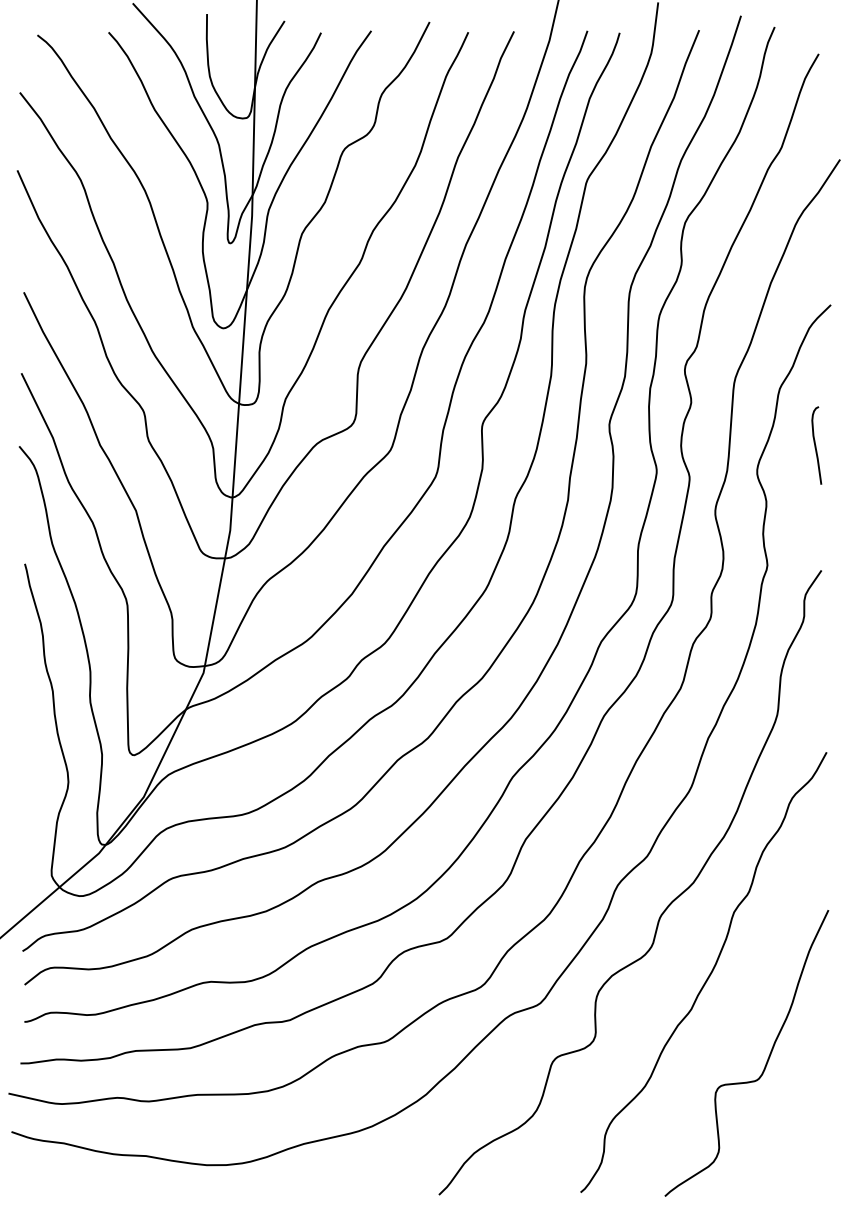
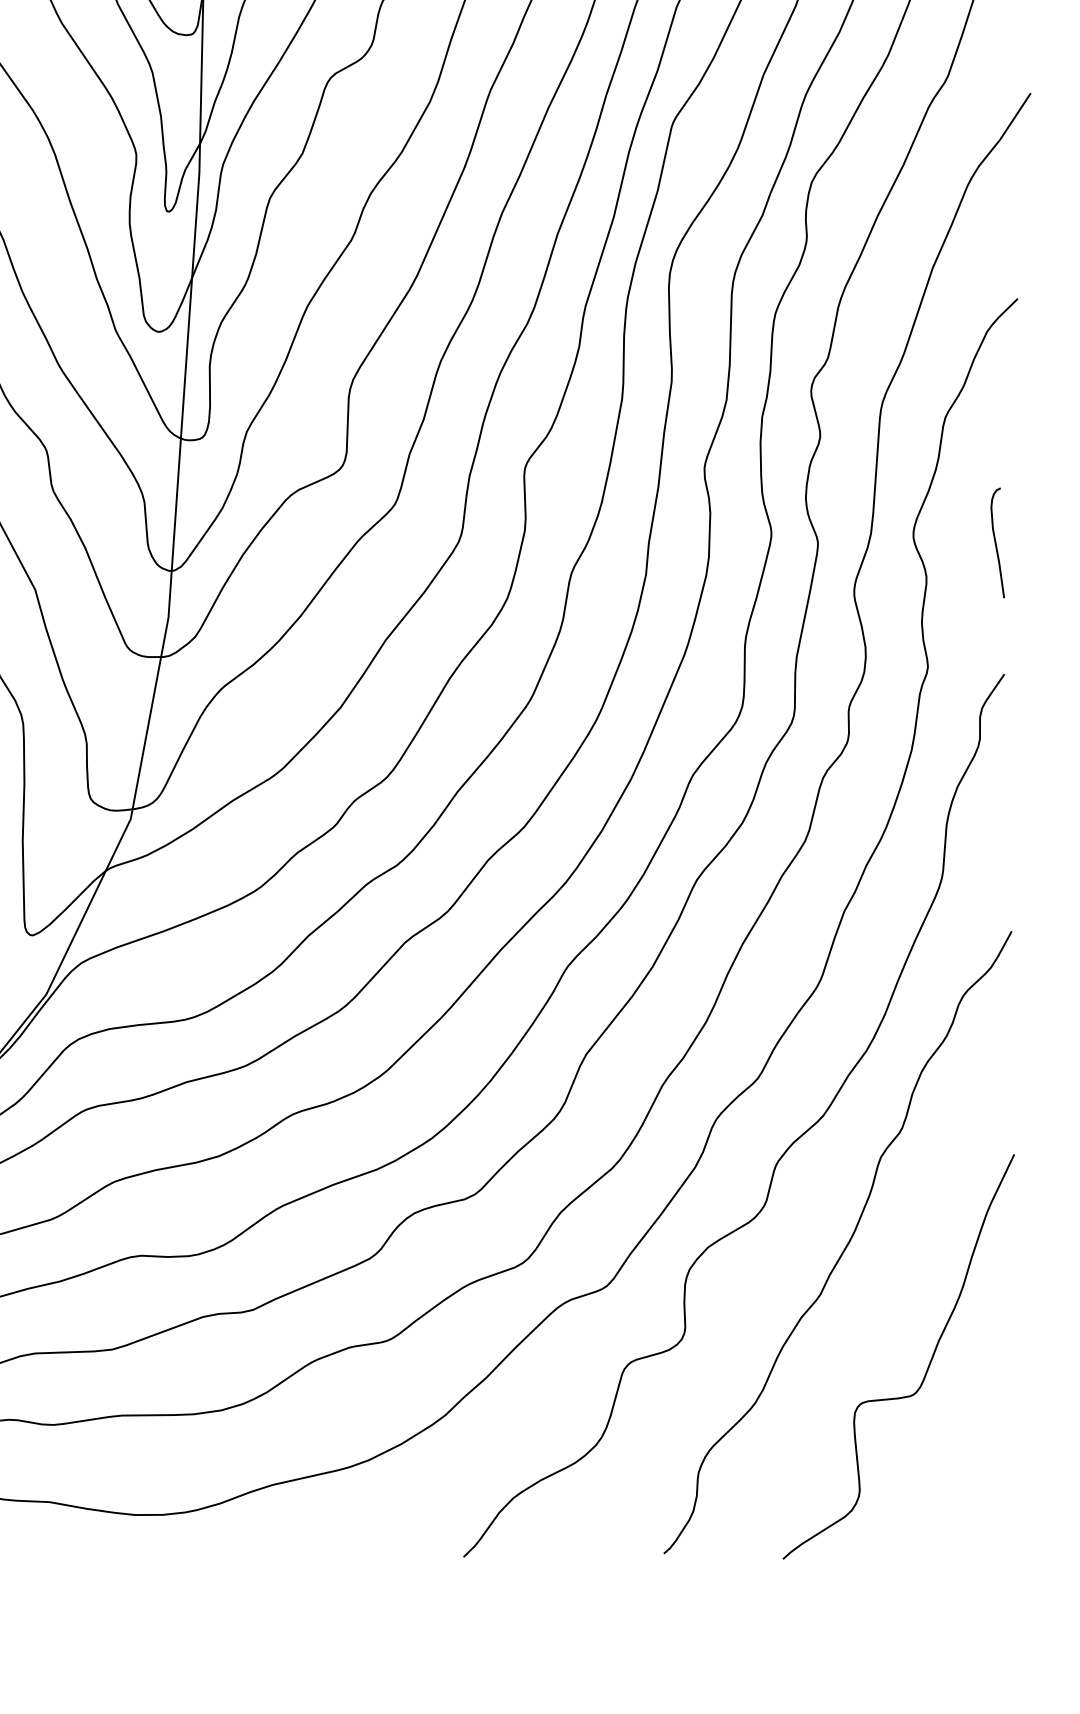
curve: (816, 445) -> (997, 542), moved

